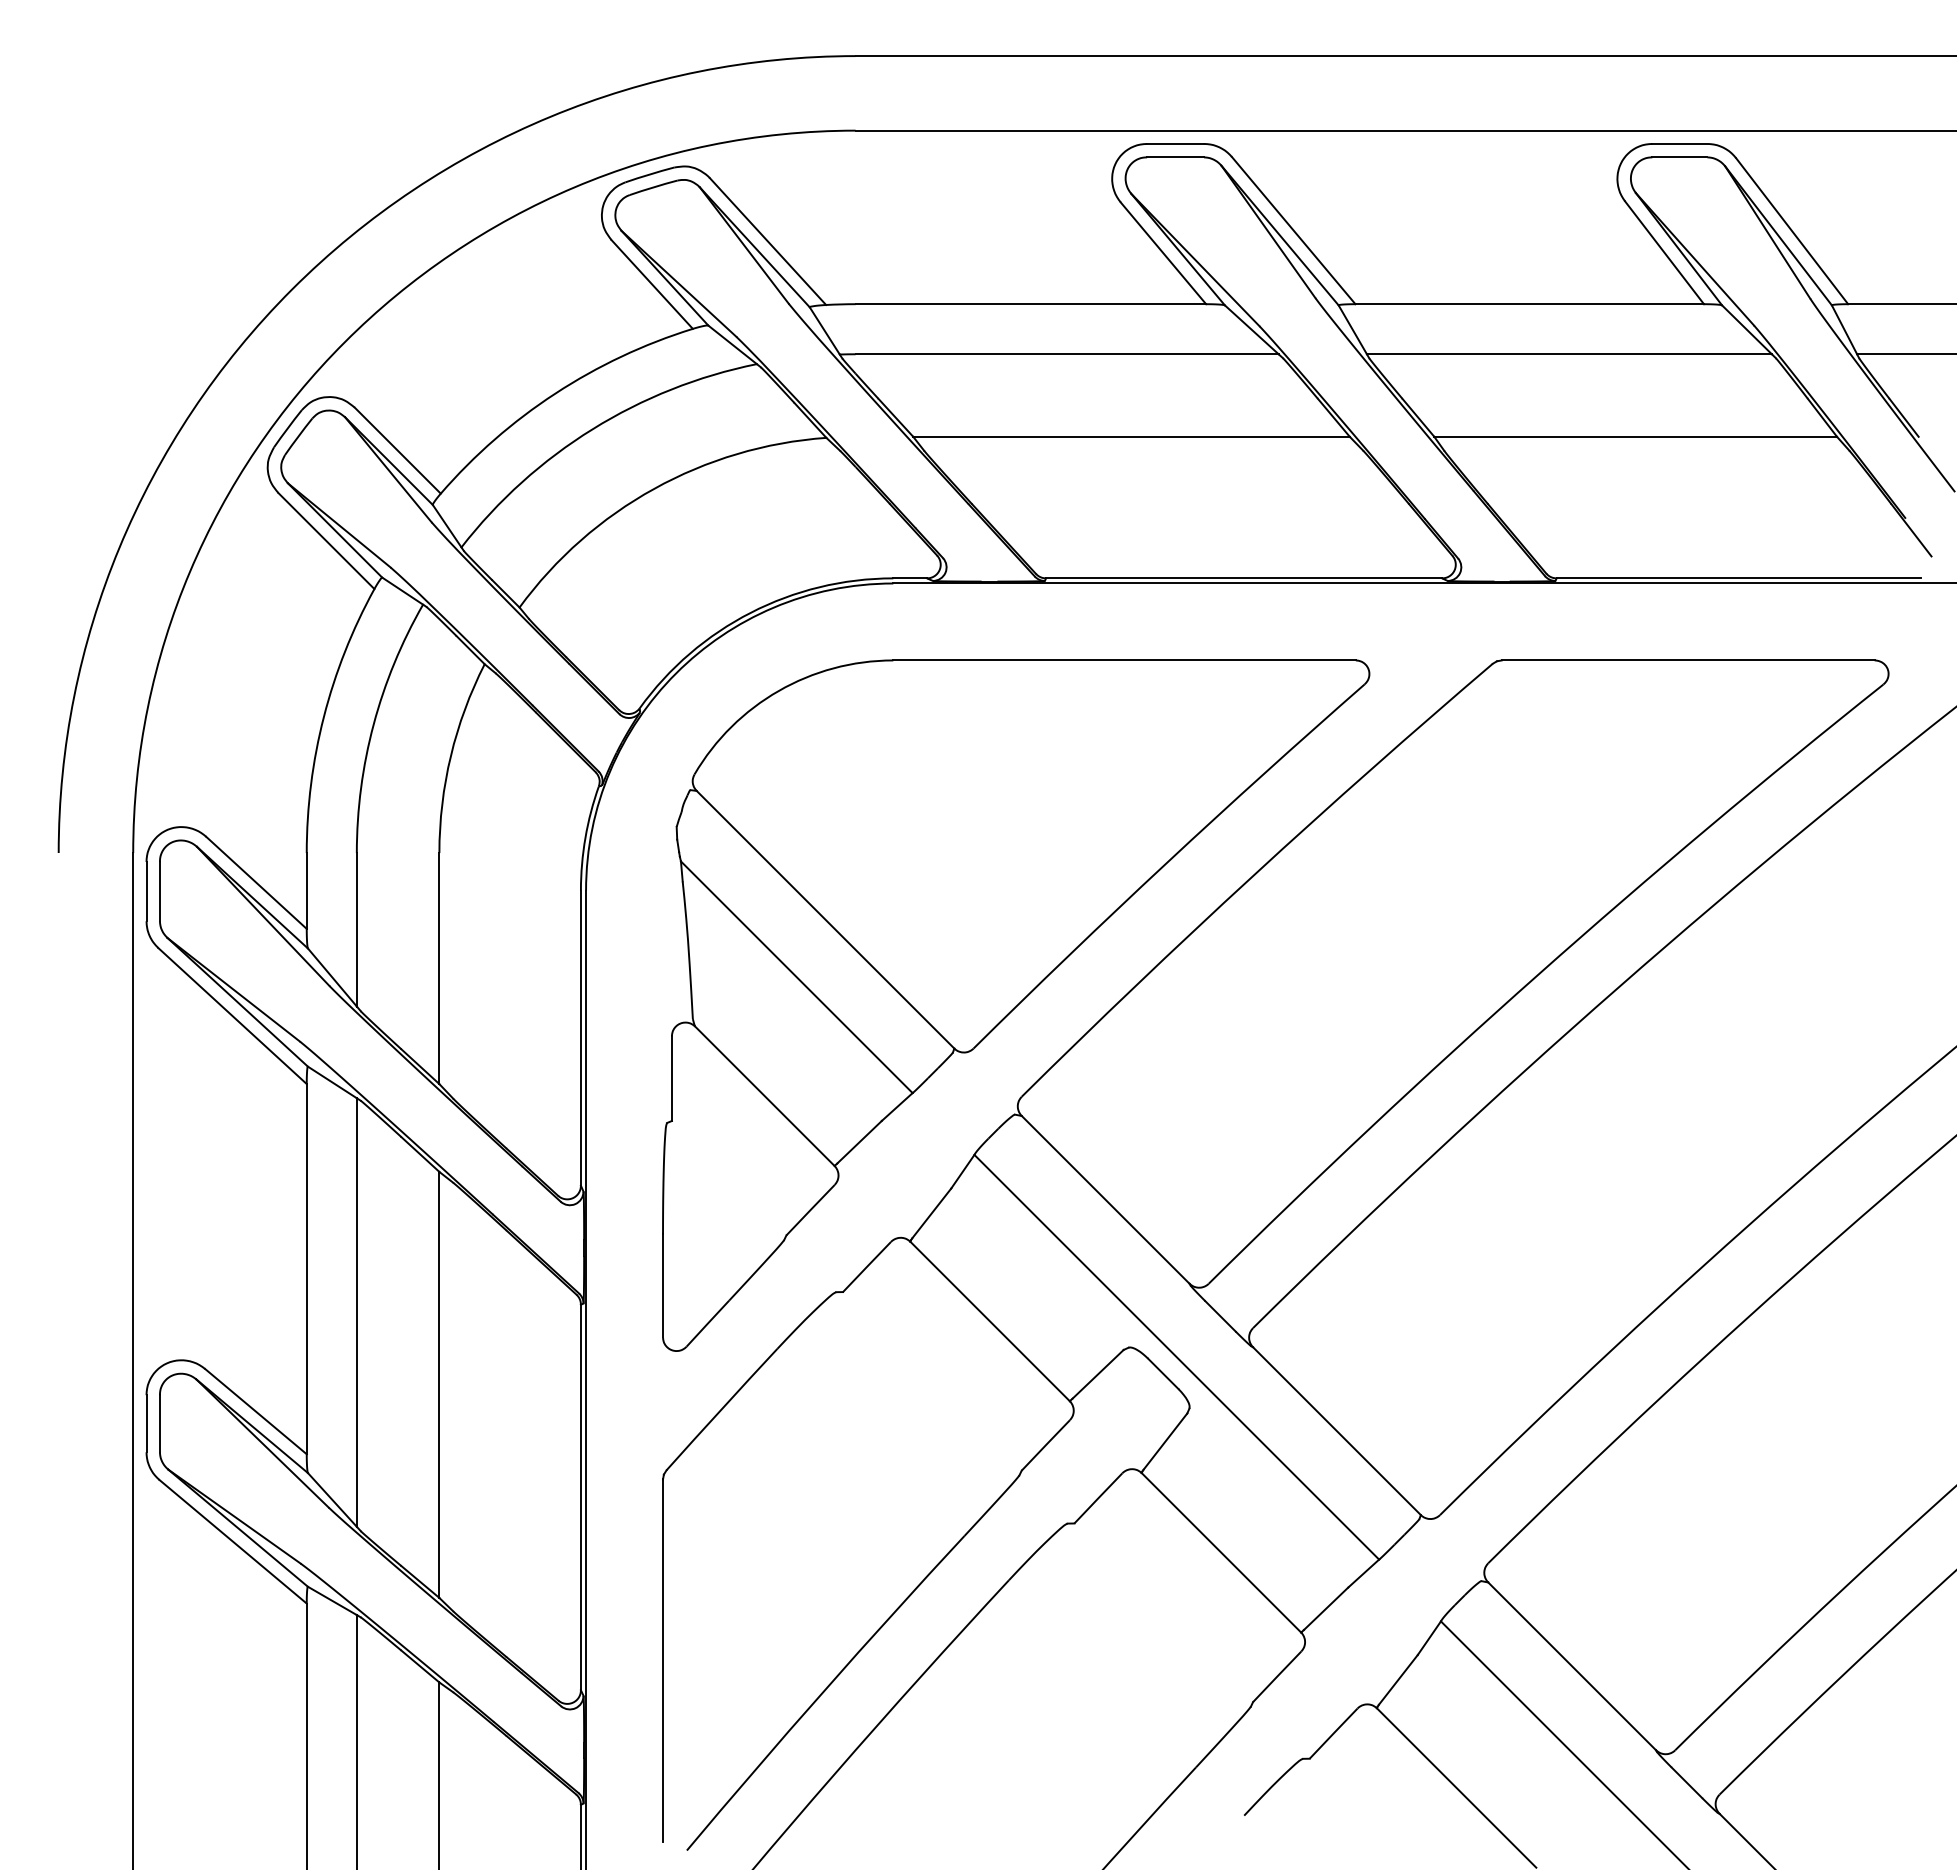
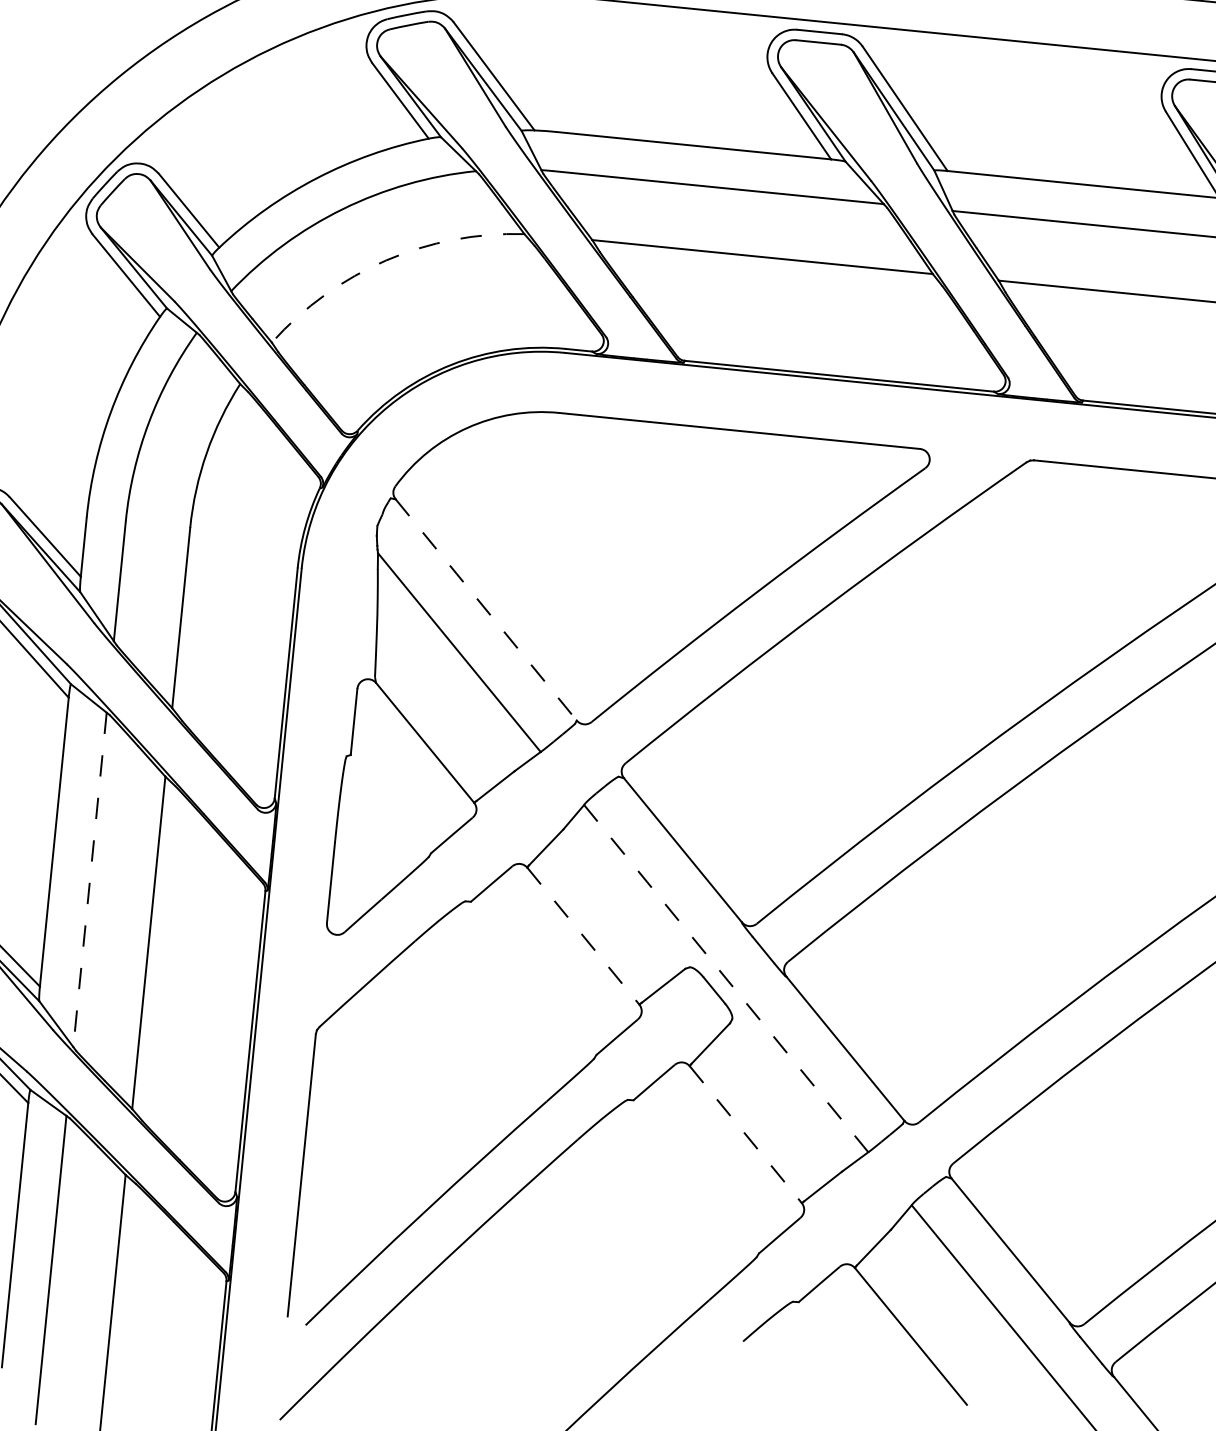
arc: (654, 488) -> (386, 260), solid -> dashed
line: (825, 920) -> (486, 610), solid -> dashed
line: (356, 1313) -> (89, 880), solid -> dashed
line: (990, 1321) -> (583, 936), solid -> dashed
line: (1176, 1356) -> (726, 978), solid -> dashed
line: (1221, 1552) -> (745, 1134), solid -> dashed

